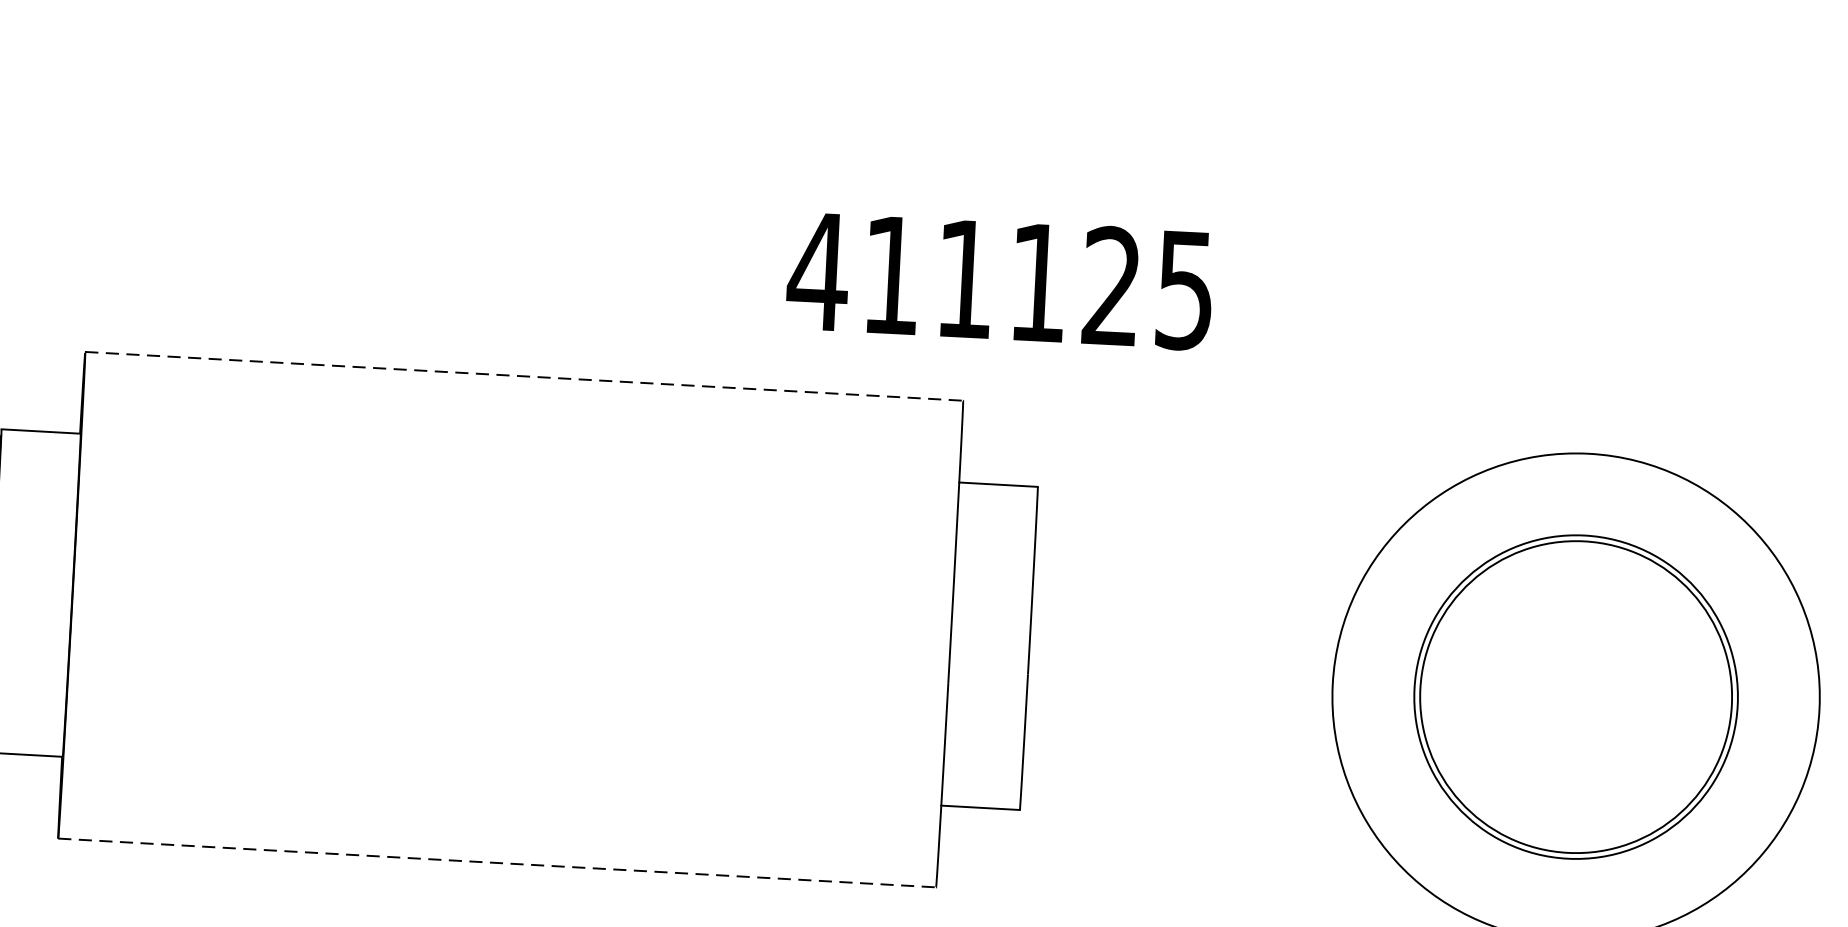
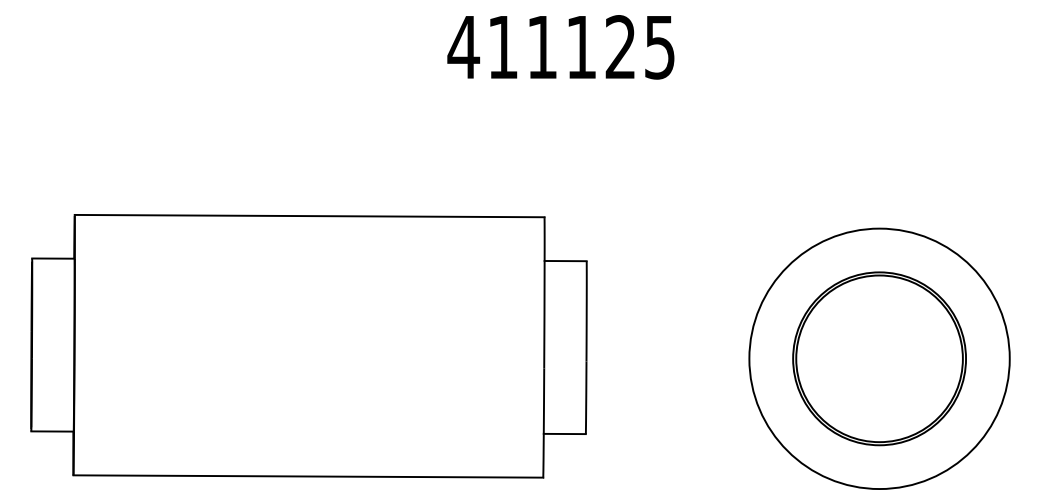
text: (999, 281) -> (560, 47), moved
line: (523, 377) -> (309, 216), dashed -> solid
line: (497, 863) -> (308, 476), dashed -> solid

